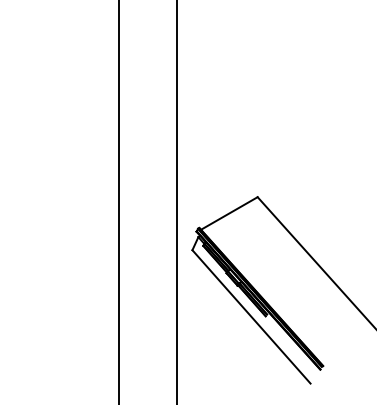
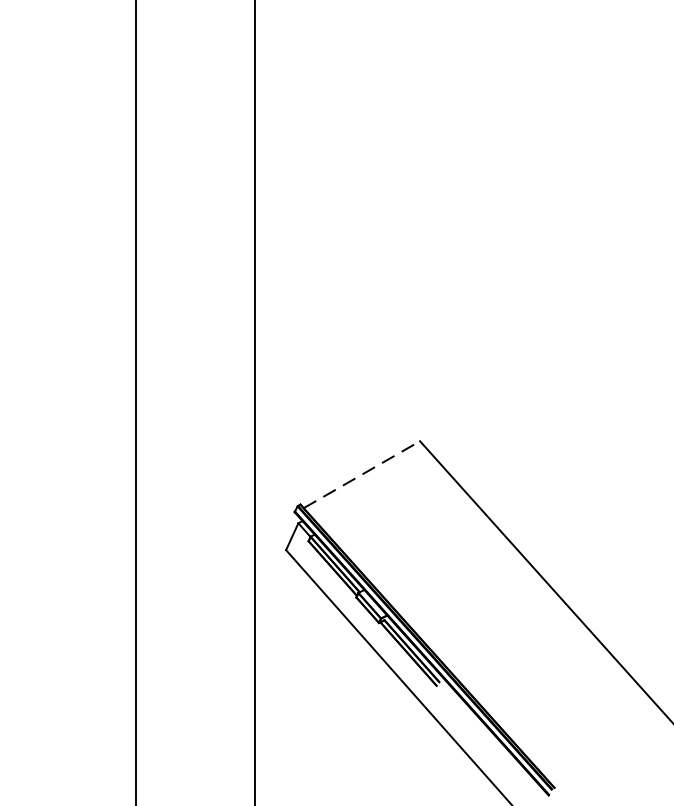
line: (229, 213) -> (362, 474), solid -> dashed

